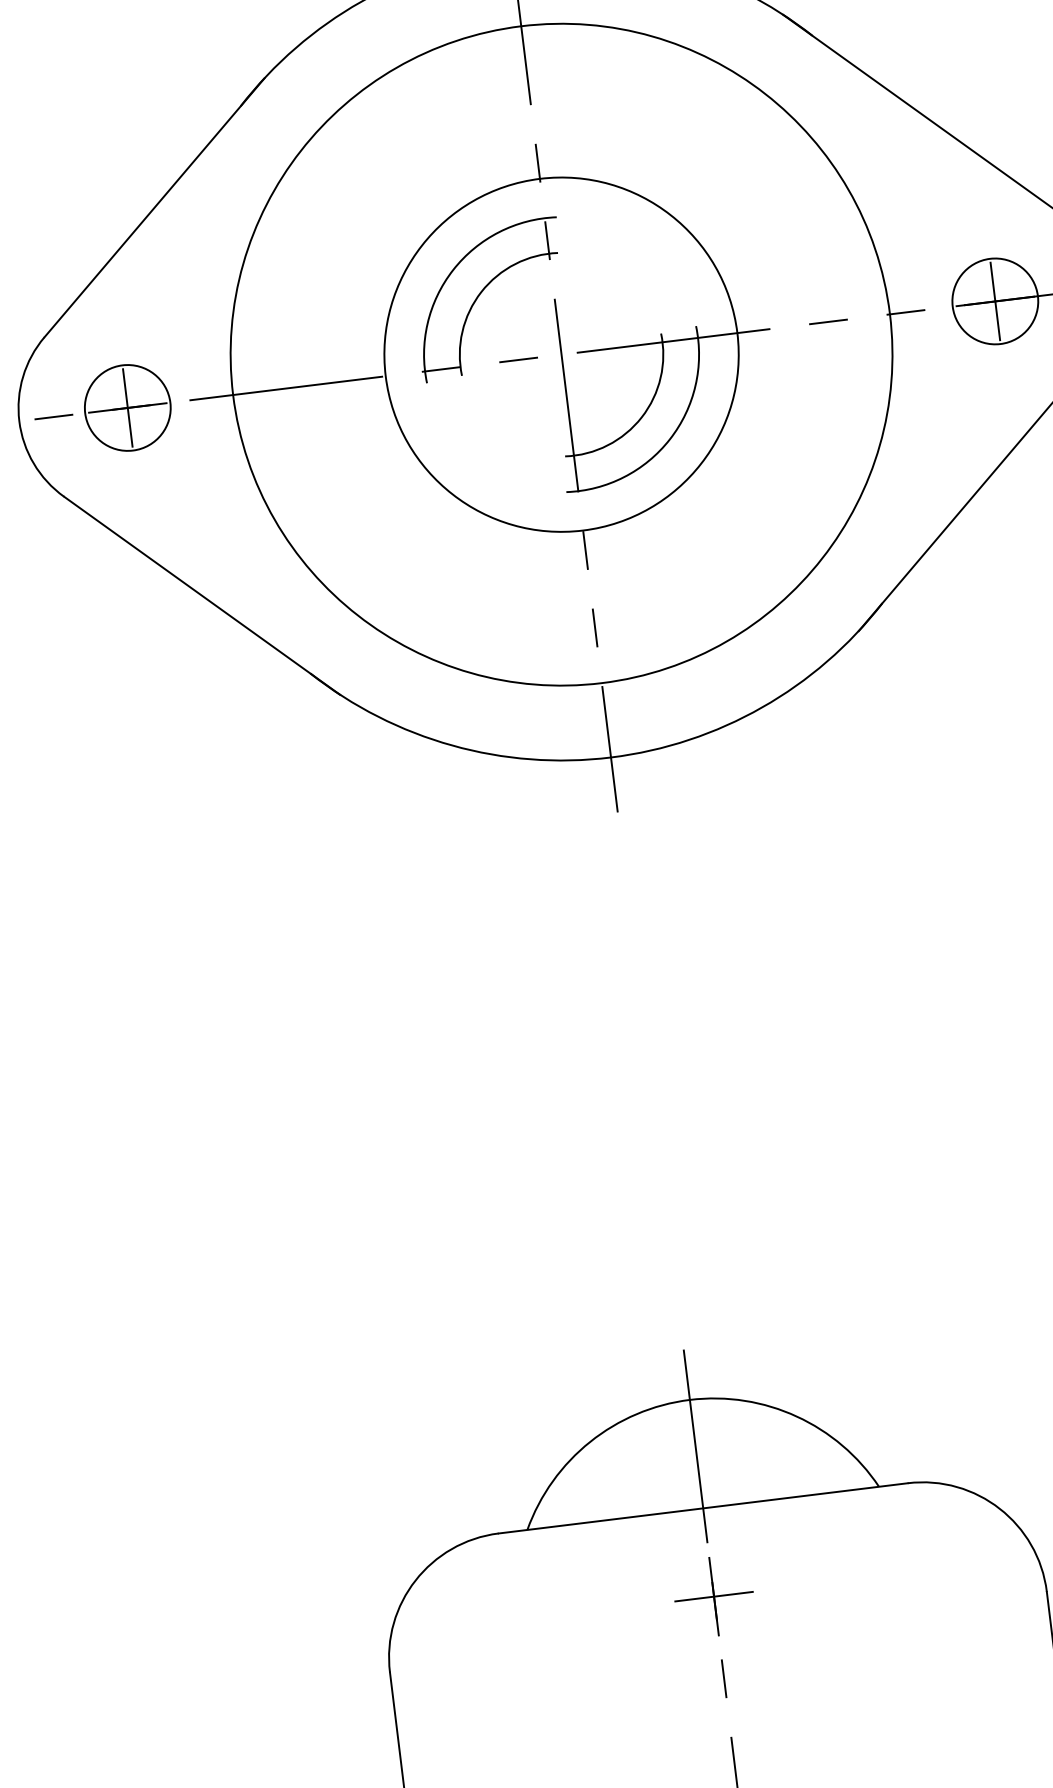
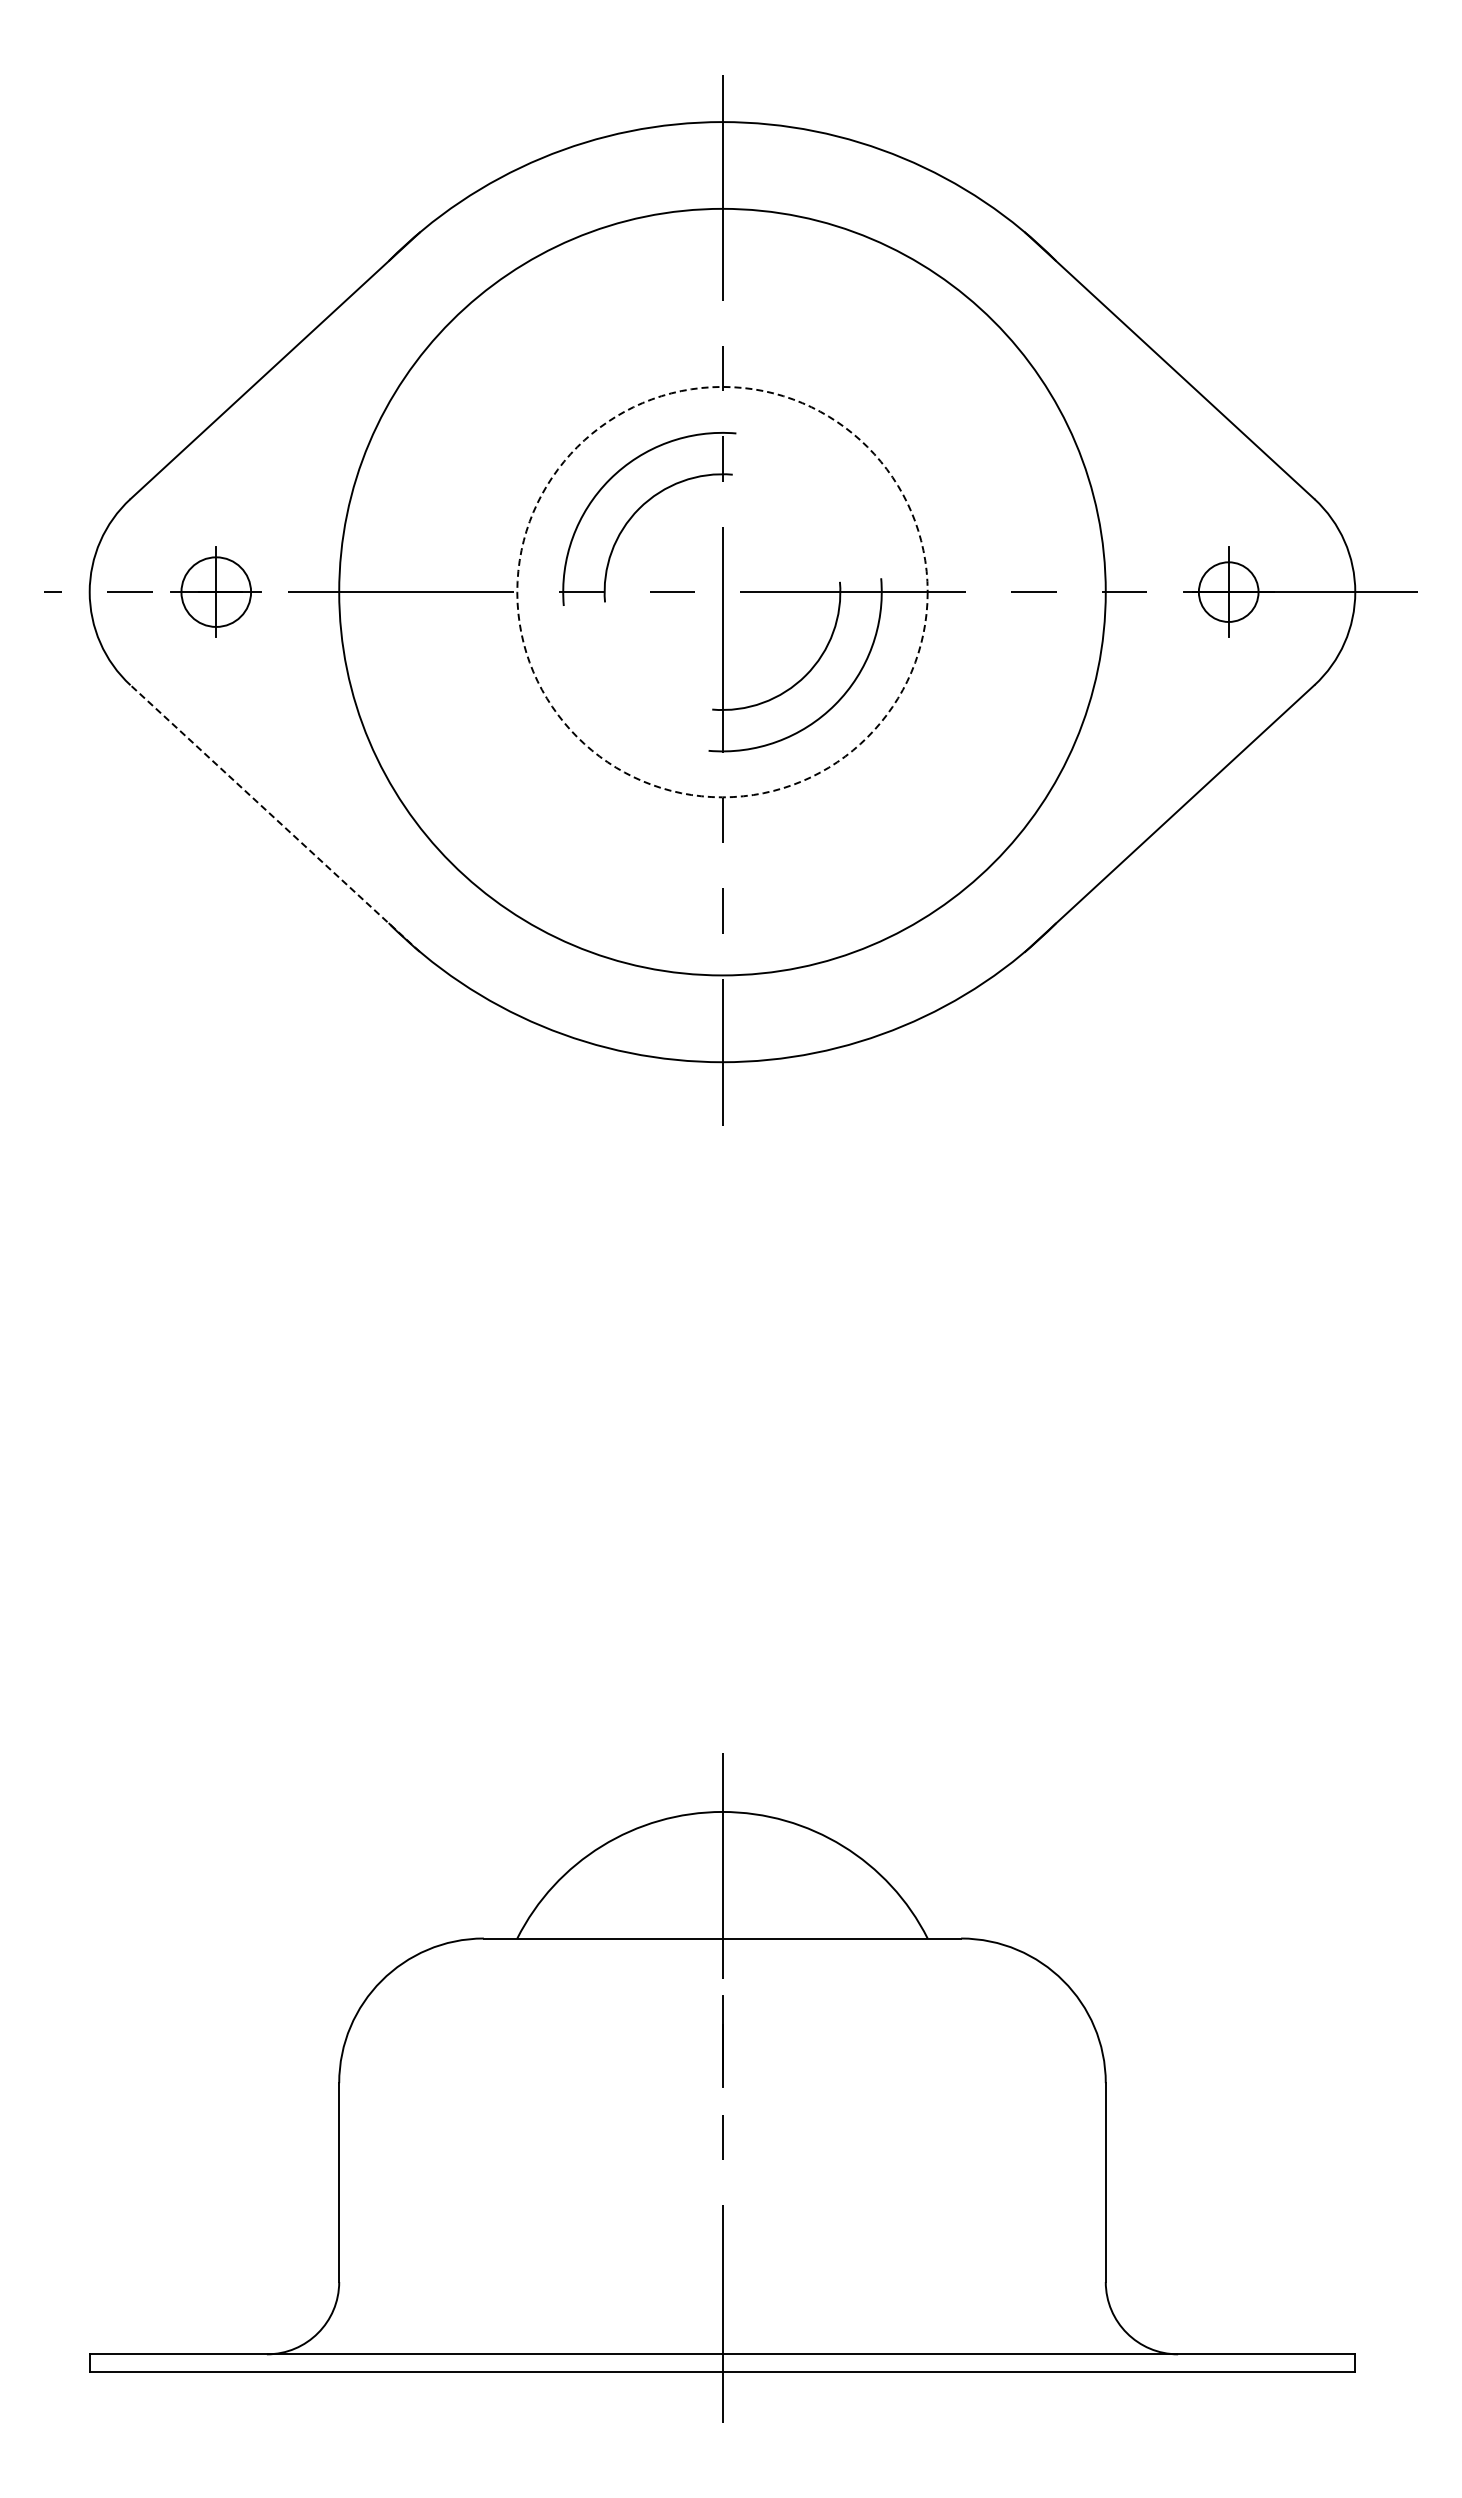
circle: (995, 300) -> (1228, 591), size x0.6
circle: (561, 354) -> (722, 591), solid -> dashed
circle: (127, 407) -> (215, 591), size x0.7
line: (202, 595) -> (275, 818), solid -> dashed
line: (714, 1596) -> (722, 2041), removed

